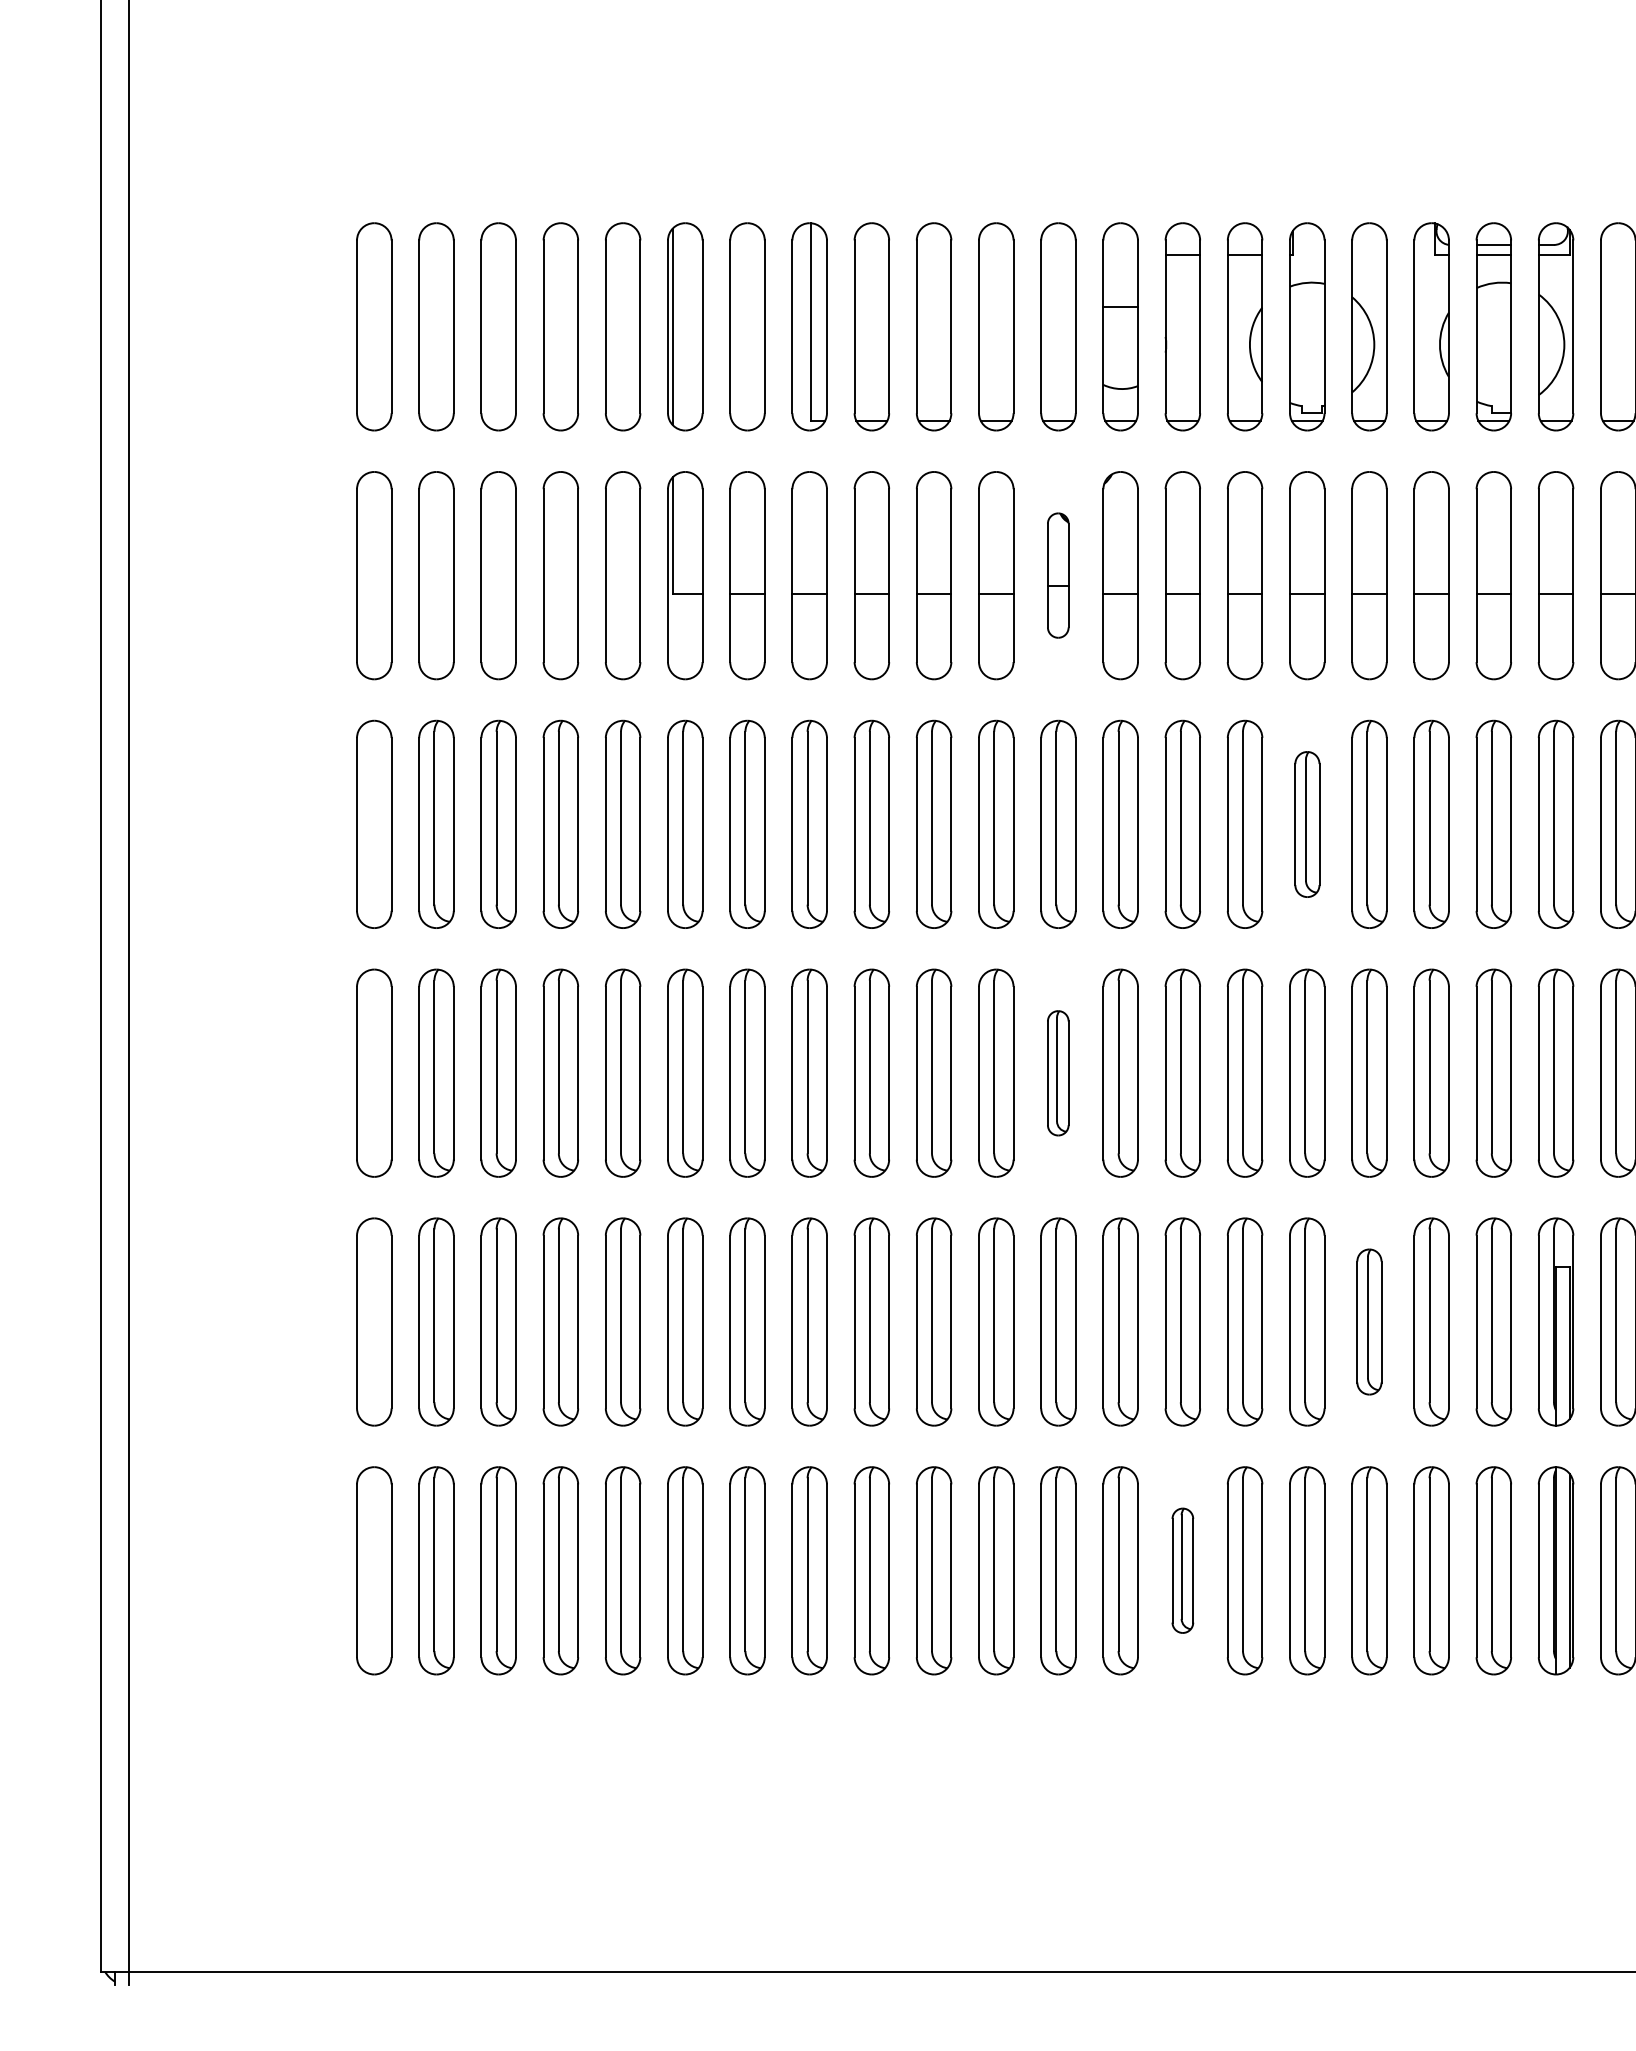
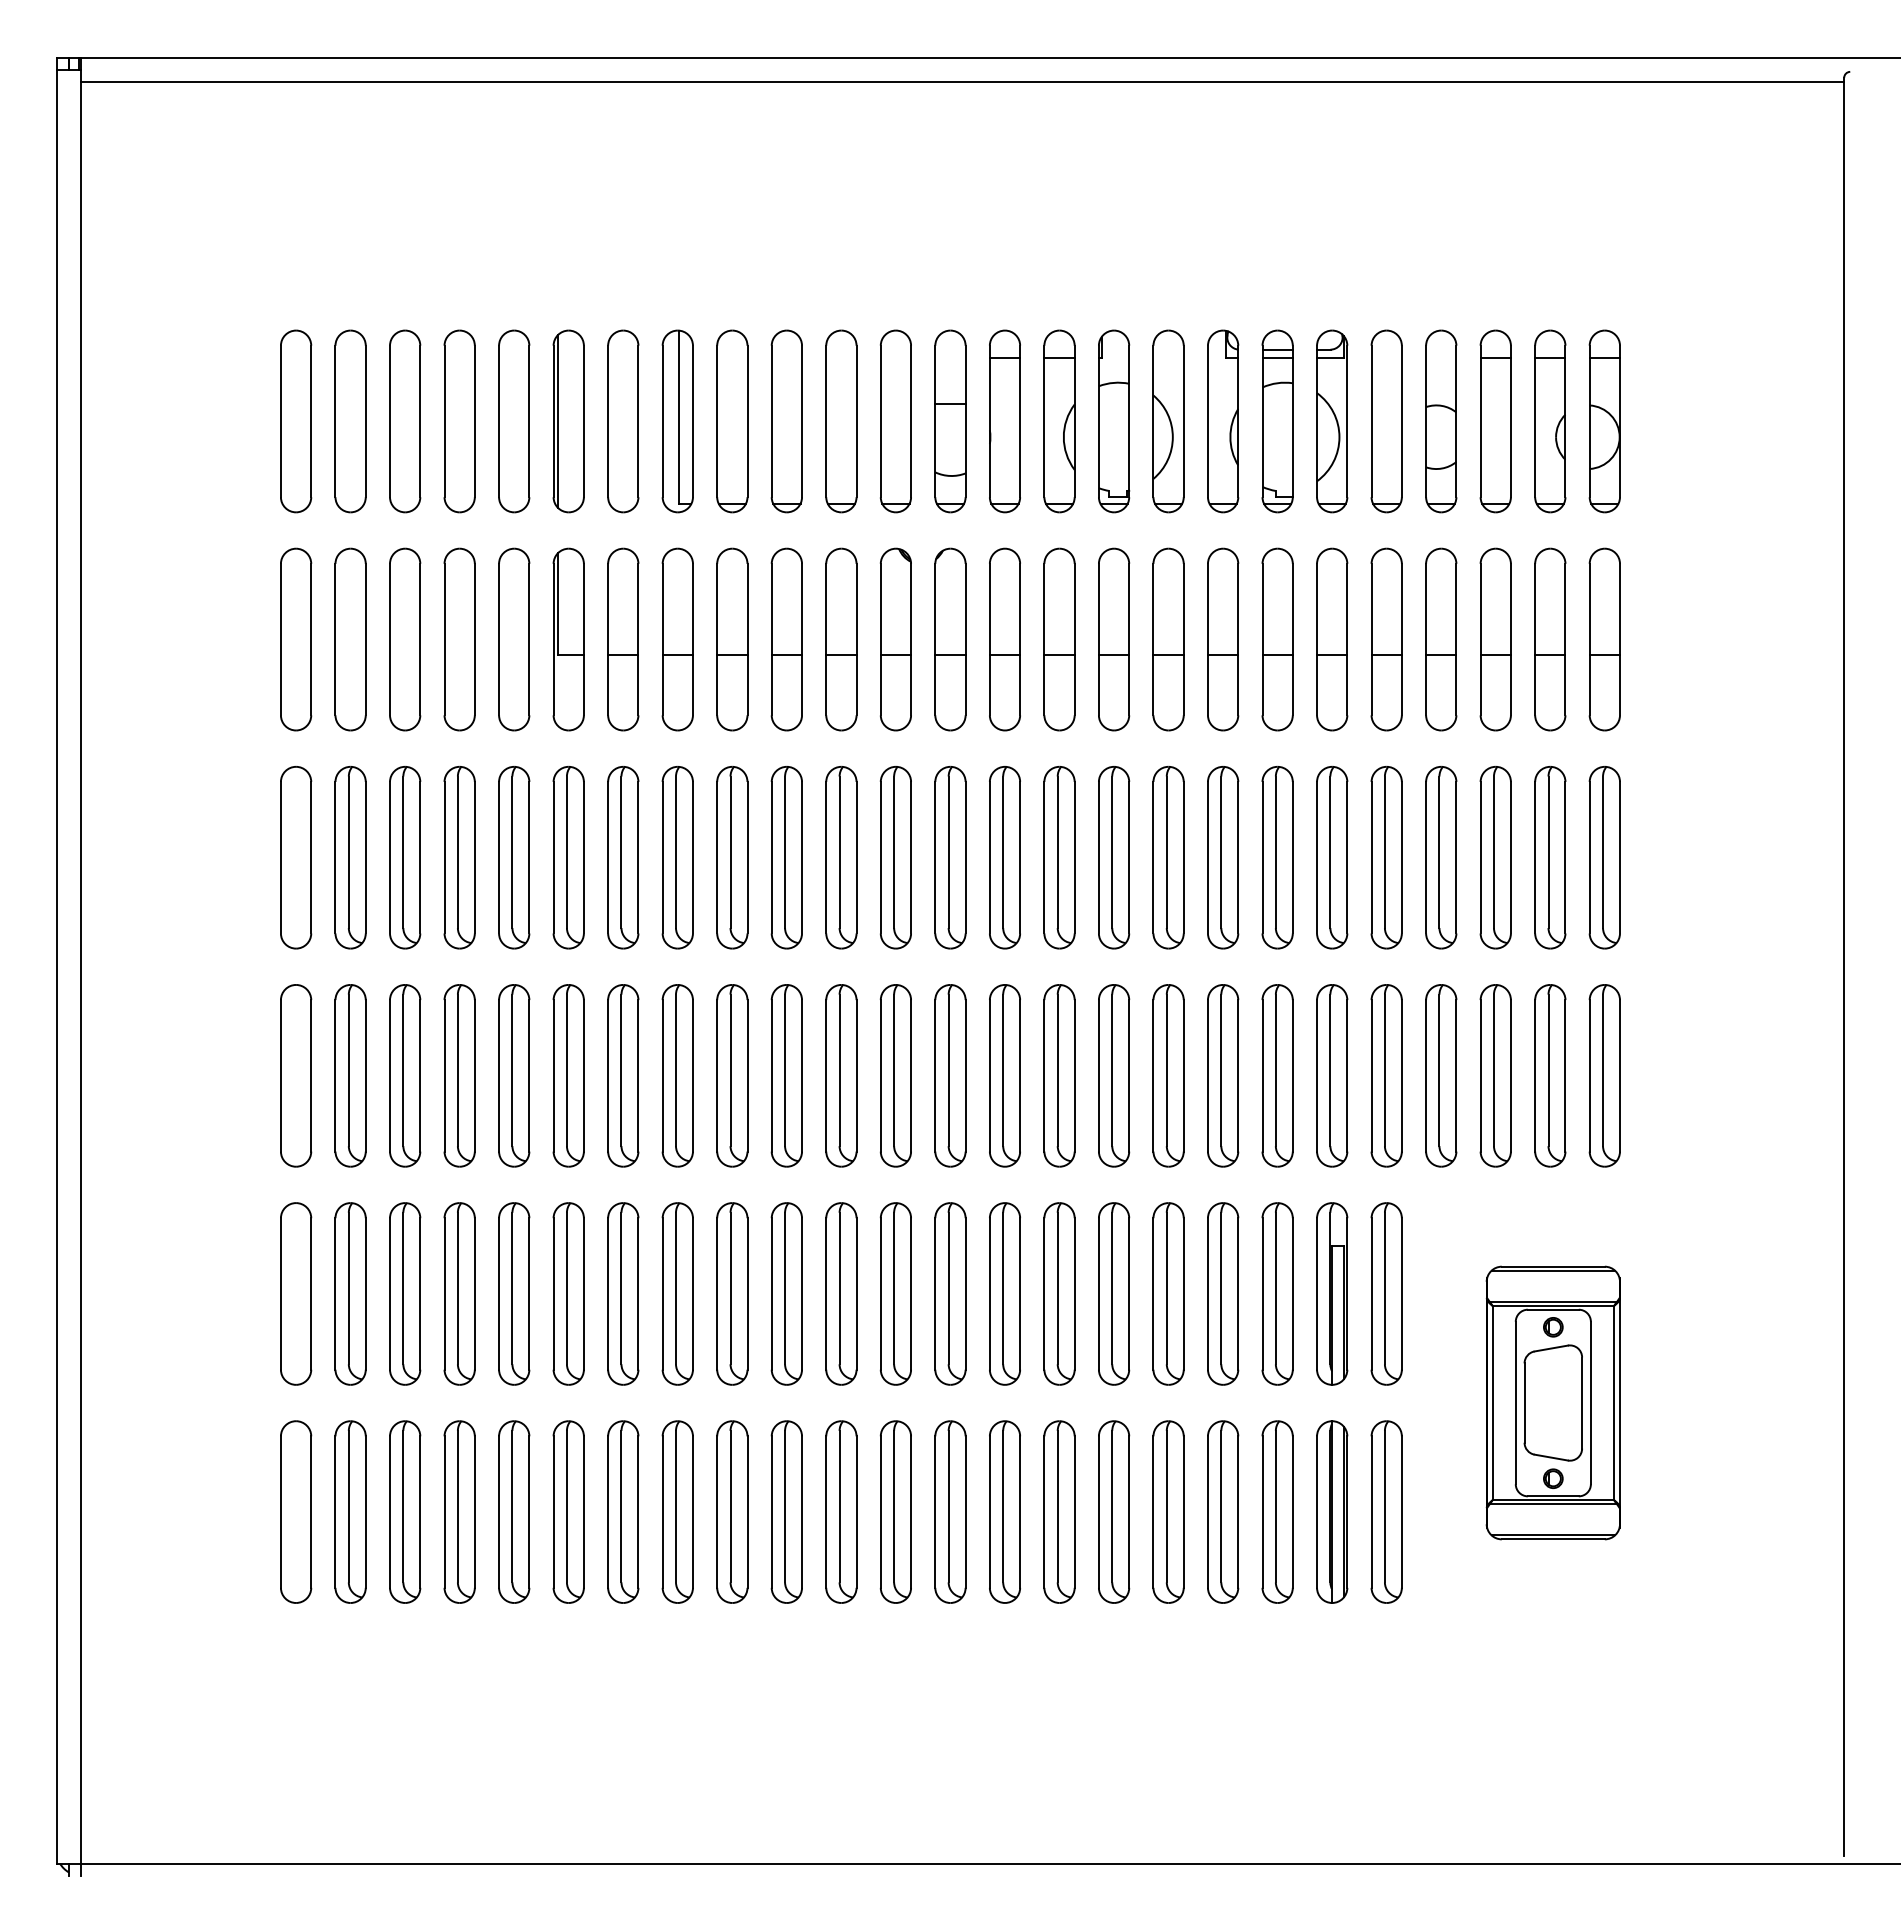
part: (1057, 575) -> (895, 639), size x1.67
part: (1307, 824) -> (1114, 857), size x1.43
part: (1057, 1072) -> (895, 1075), size x1.67
part: (1369, 1321) -> (1168, 1293), size x1.43
part: (1182, 1570) -> (1004, 1511), size x1.67

